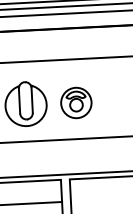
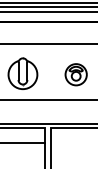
part: (75, 102) -> (75, 74), moved

